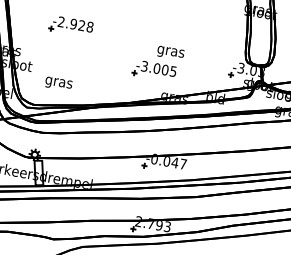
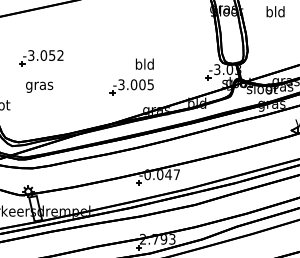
text: (75, 24) -> (45, 55), -2.928 -> -3.052
text: (170, 51) -> (144, 65), gras -> bld
text: (58, 83) -> (39, 86), moved

